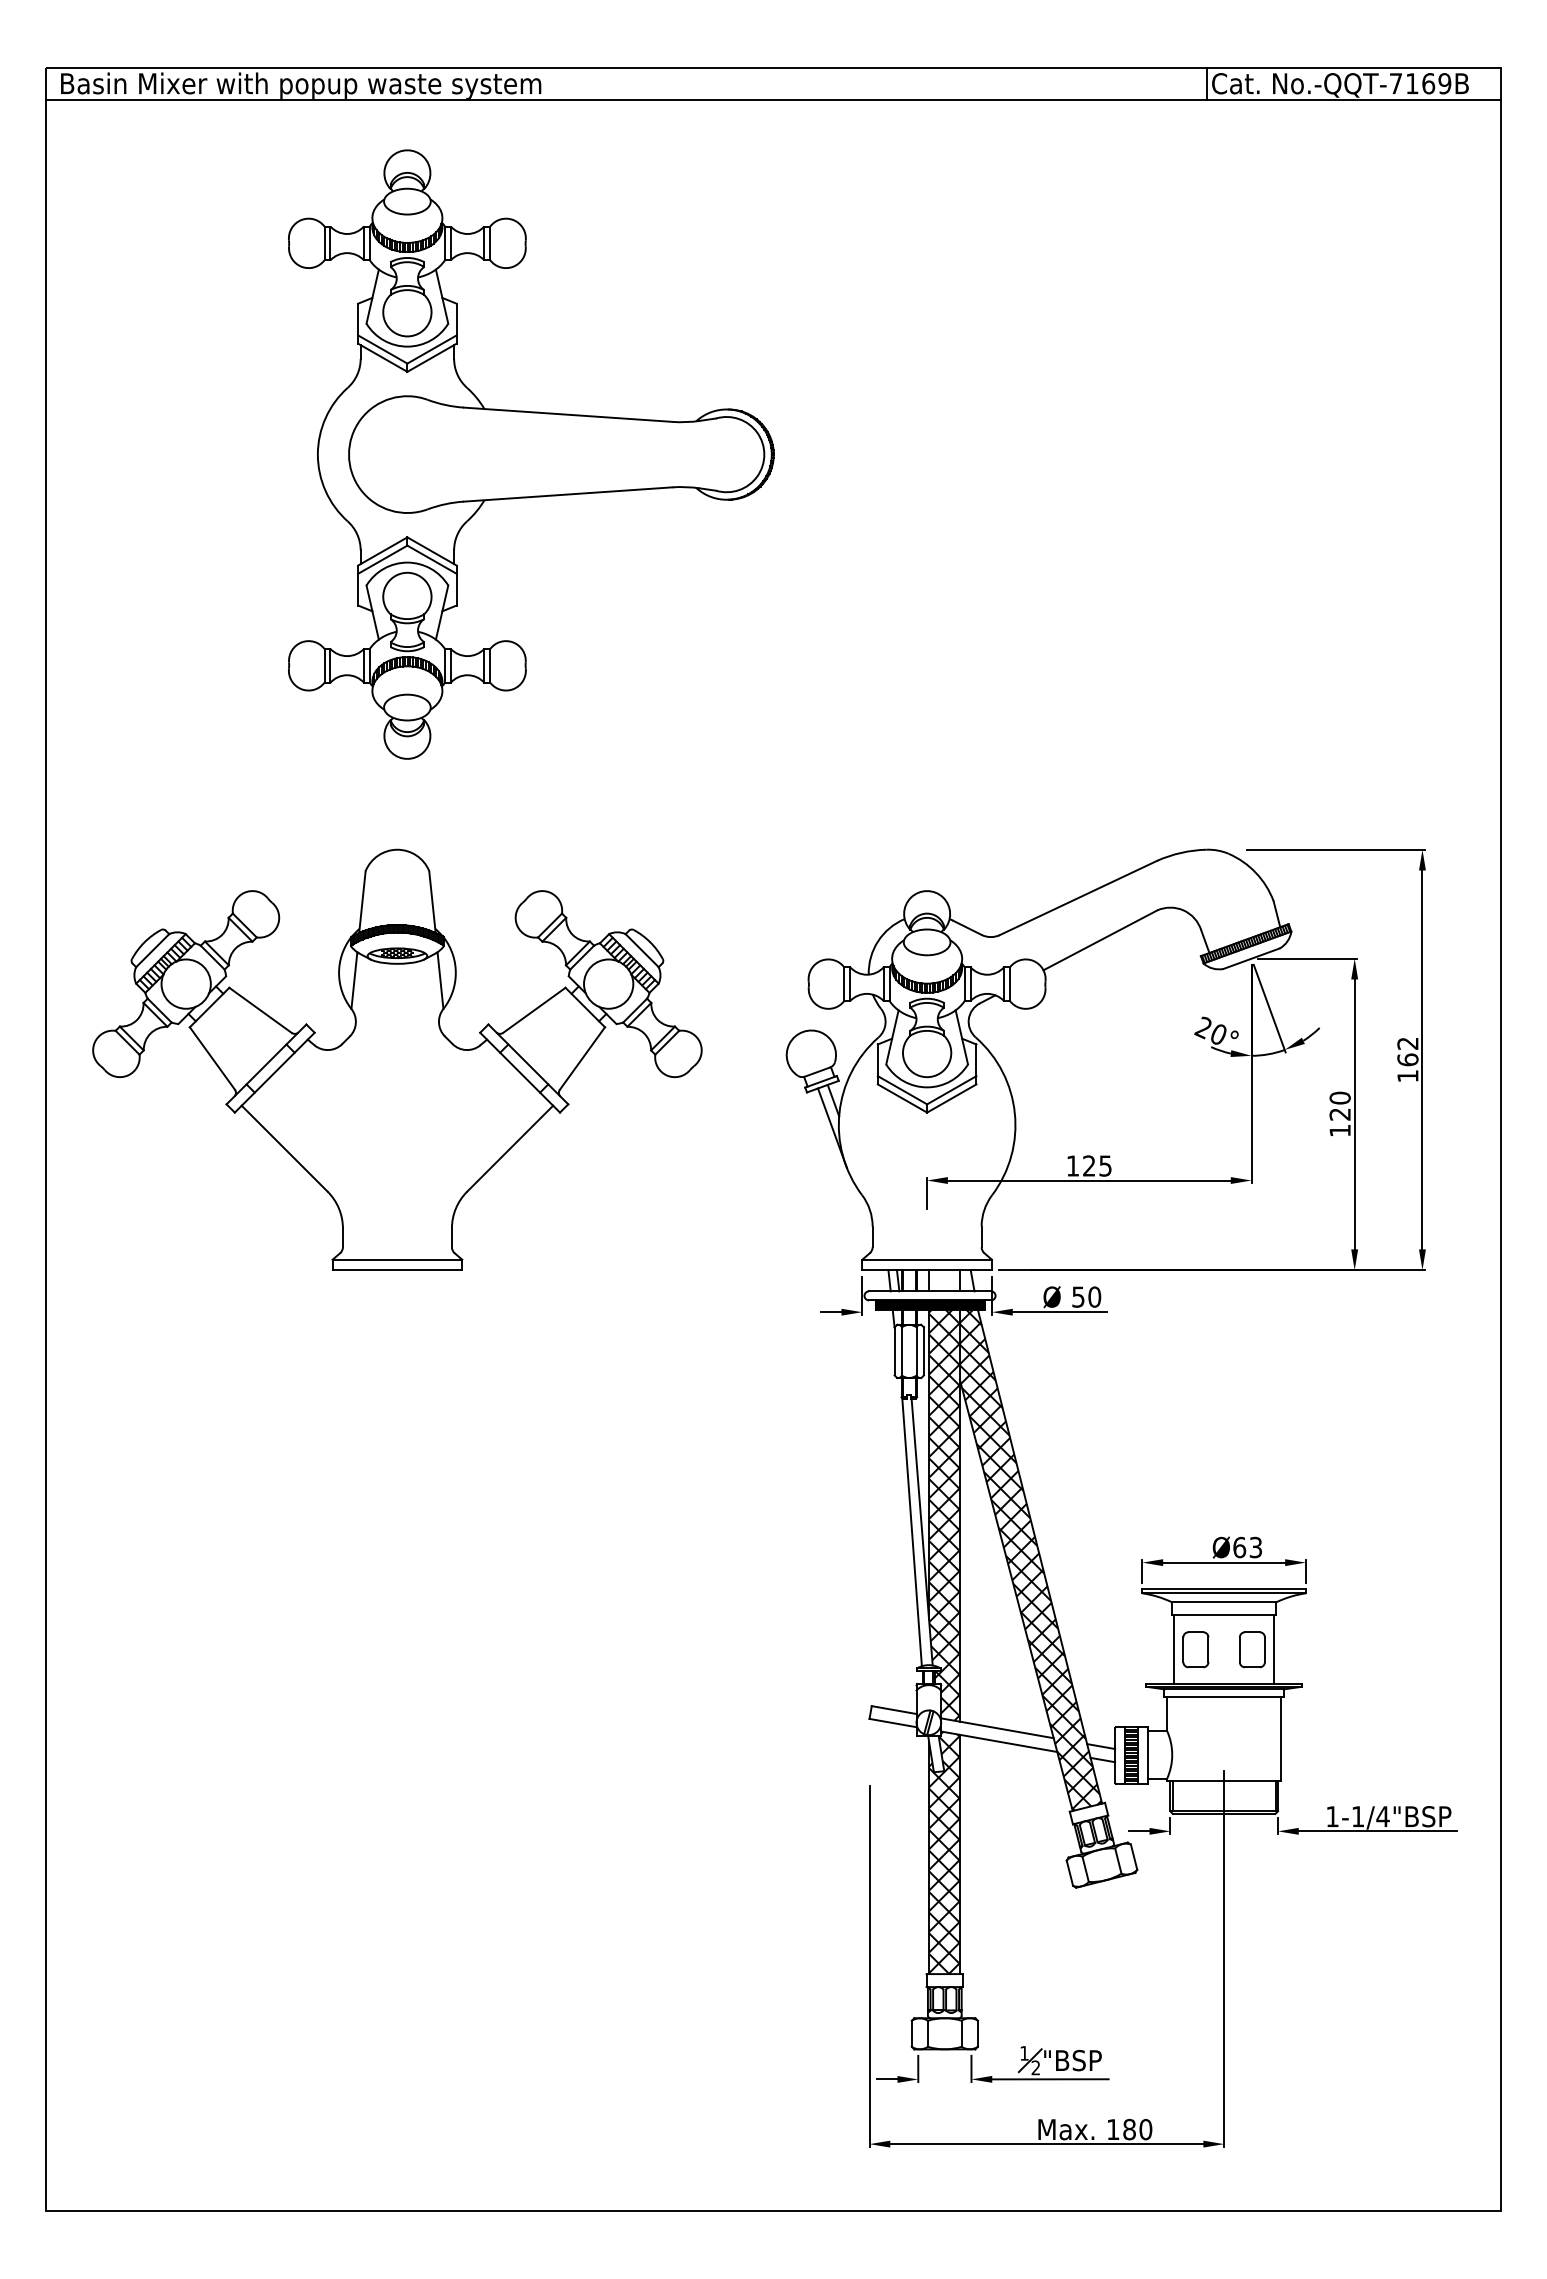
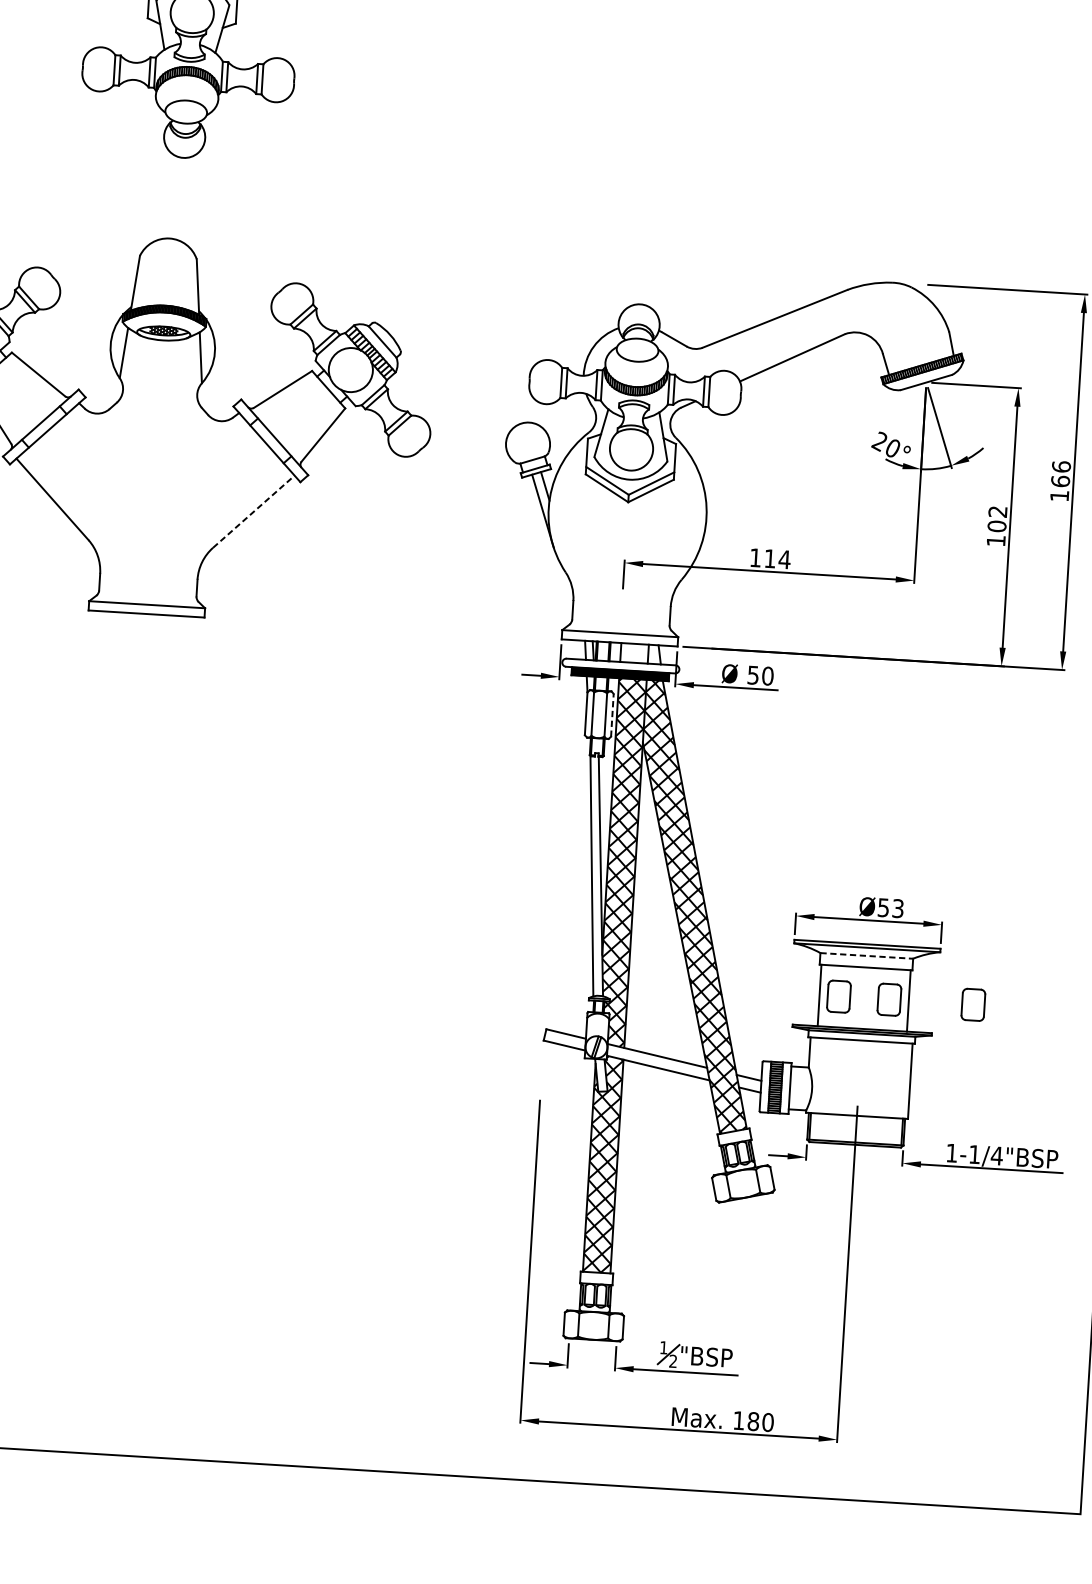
text: (1407, 1043) -> (1061, 466), 162 -> 166
text: (1339, 1105) -> (996, 518), 120 -> 102
line: (510, 1148) -> (254, 511), solid -> dashed
text: (1097, 1165) -> (777, 558), 125 -> 114
line: (923, 1350) -> (612, 714), solid -> dashed
text: (1239, 1547) -> (883, 907), Ø63 -> Ø53
line: (1224, 1602) -> (867, 956), solid -> dashed
part: (1346, 1649) -> (973, 1004), added

